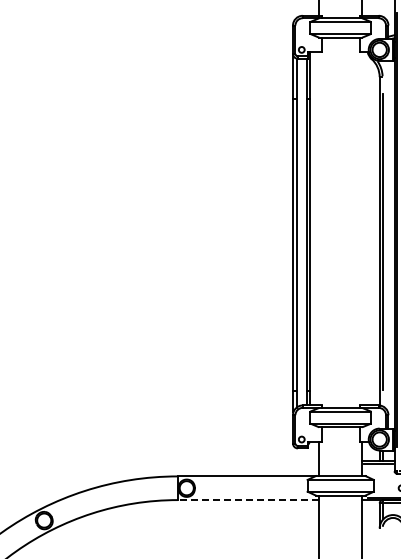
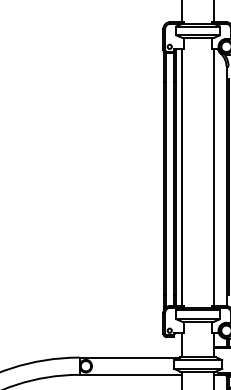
line: (319, 228) -> (182, 176), added
line: (362, 228) -> (213, 176), added
line: (248, 500) -> (130, 375), dashed -> solid

